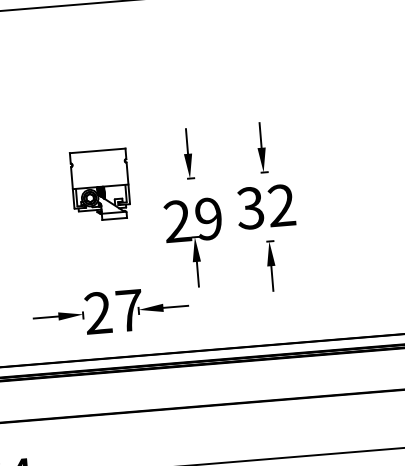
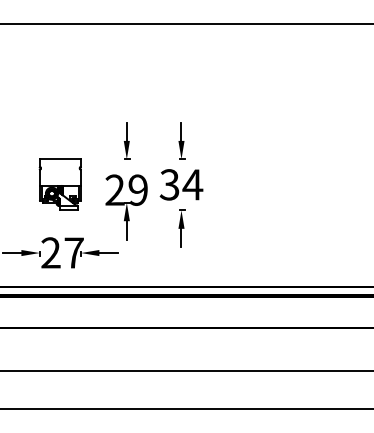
part: (99, 184) -> (59, 184), moved
text: (281, 205) -> (192, 184), 32 -> 34

